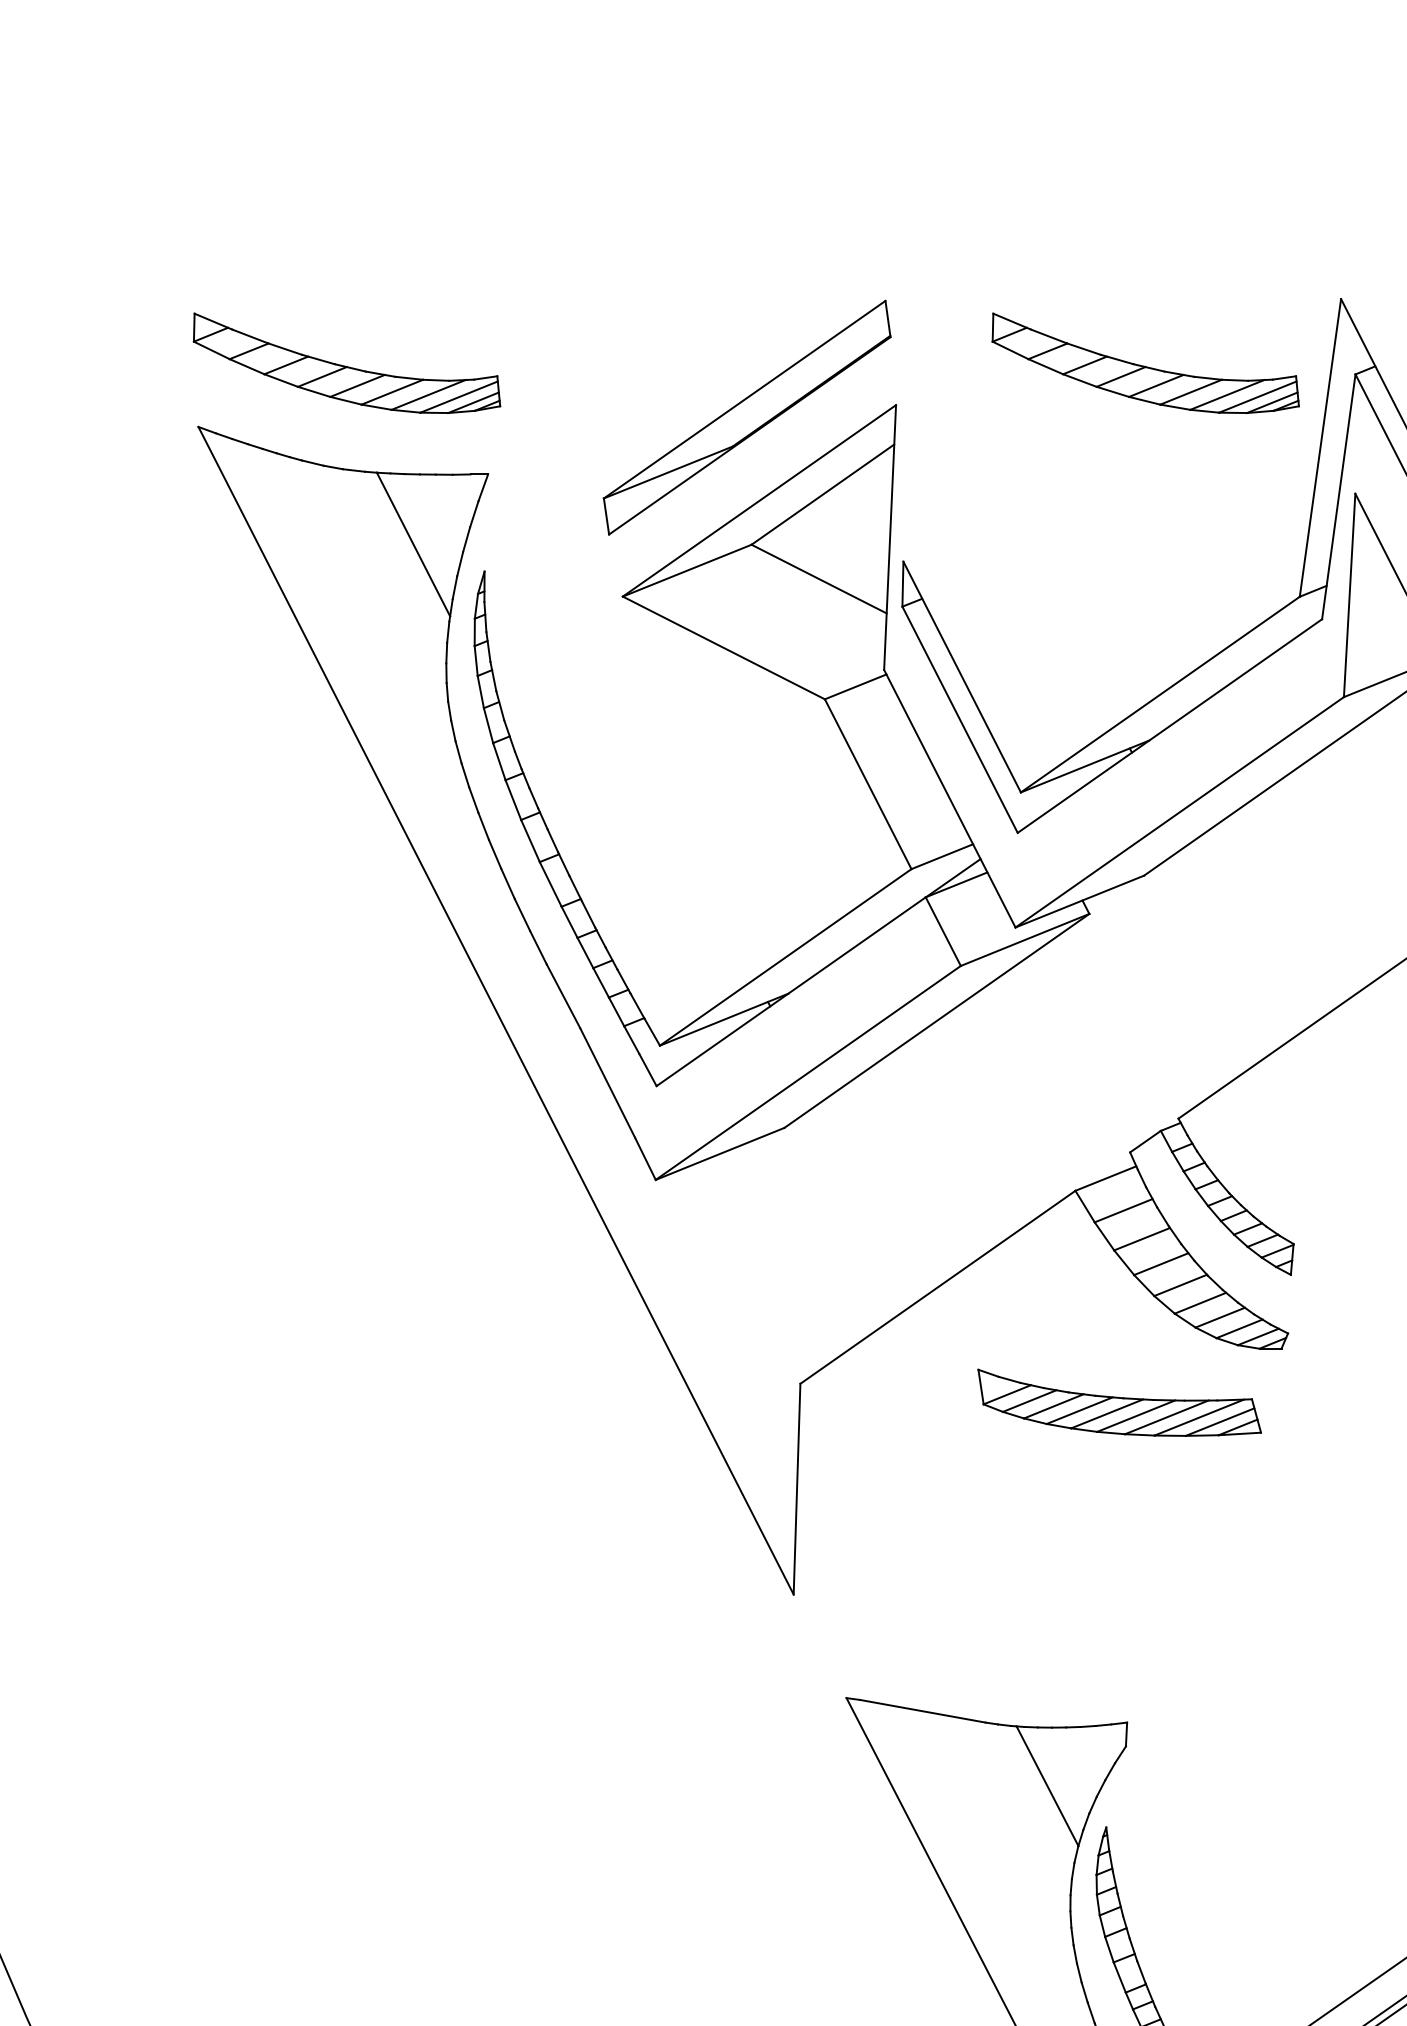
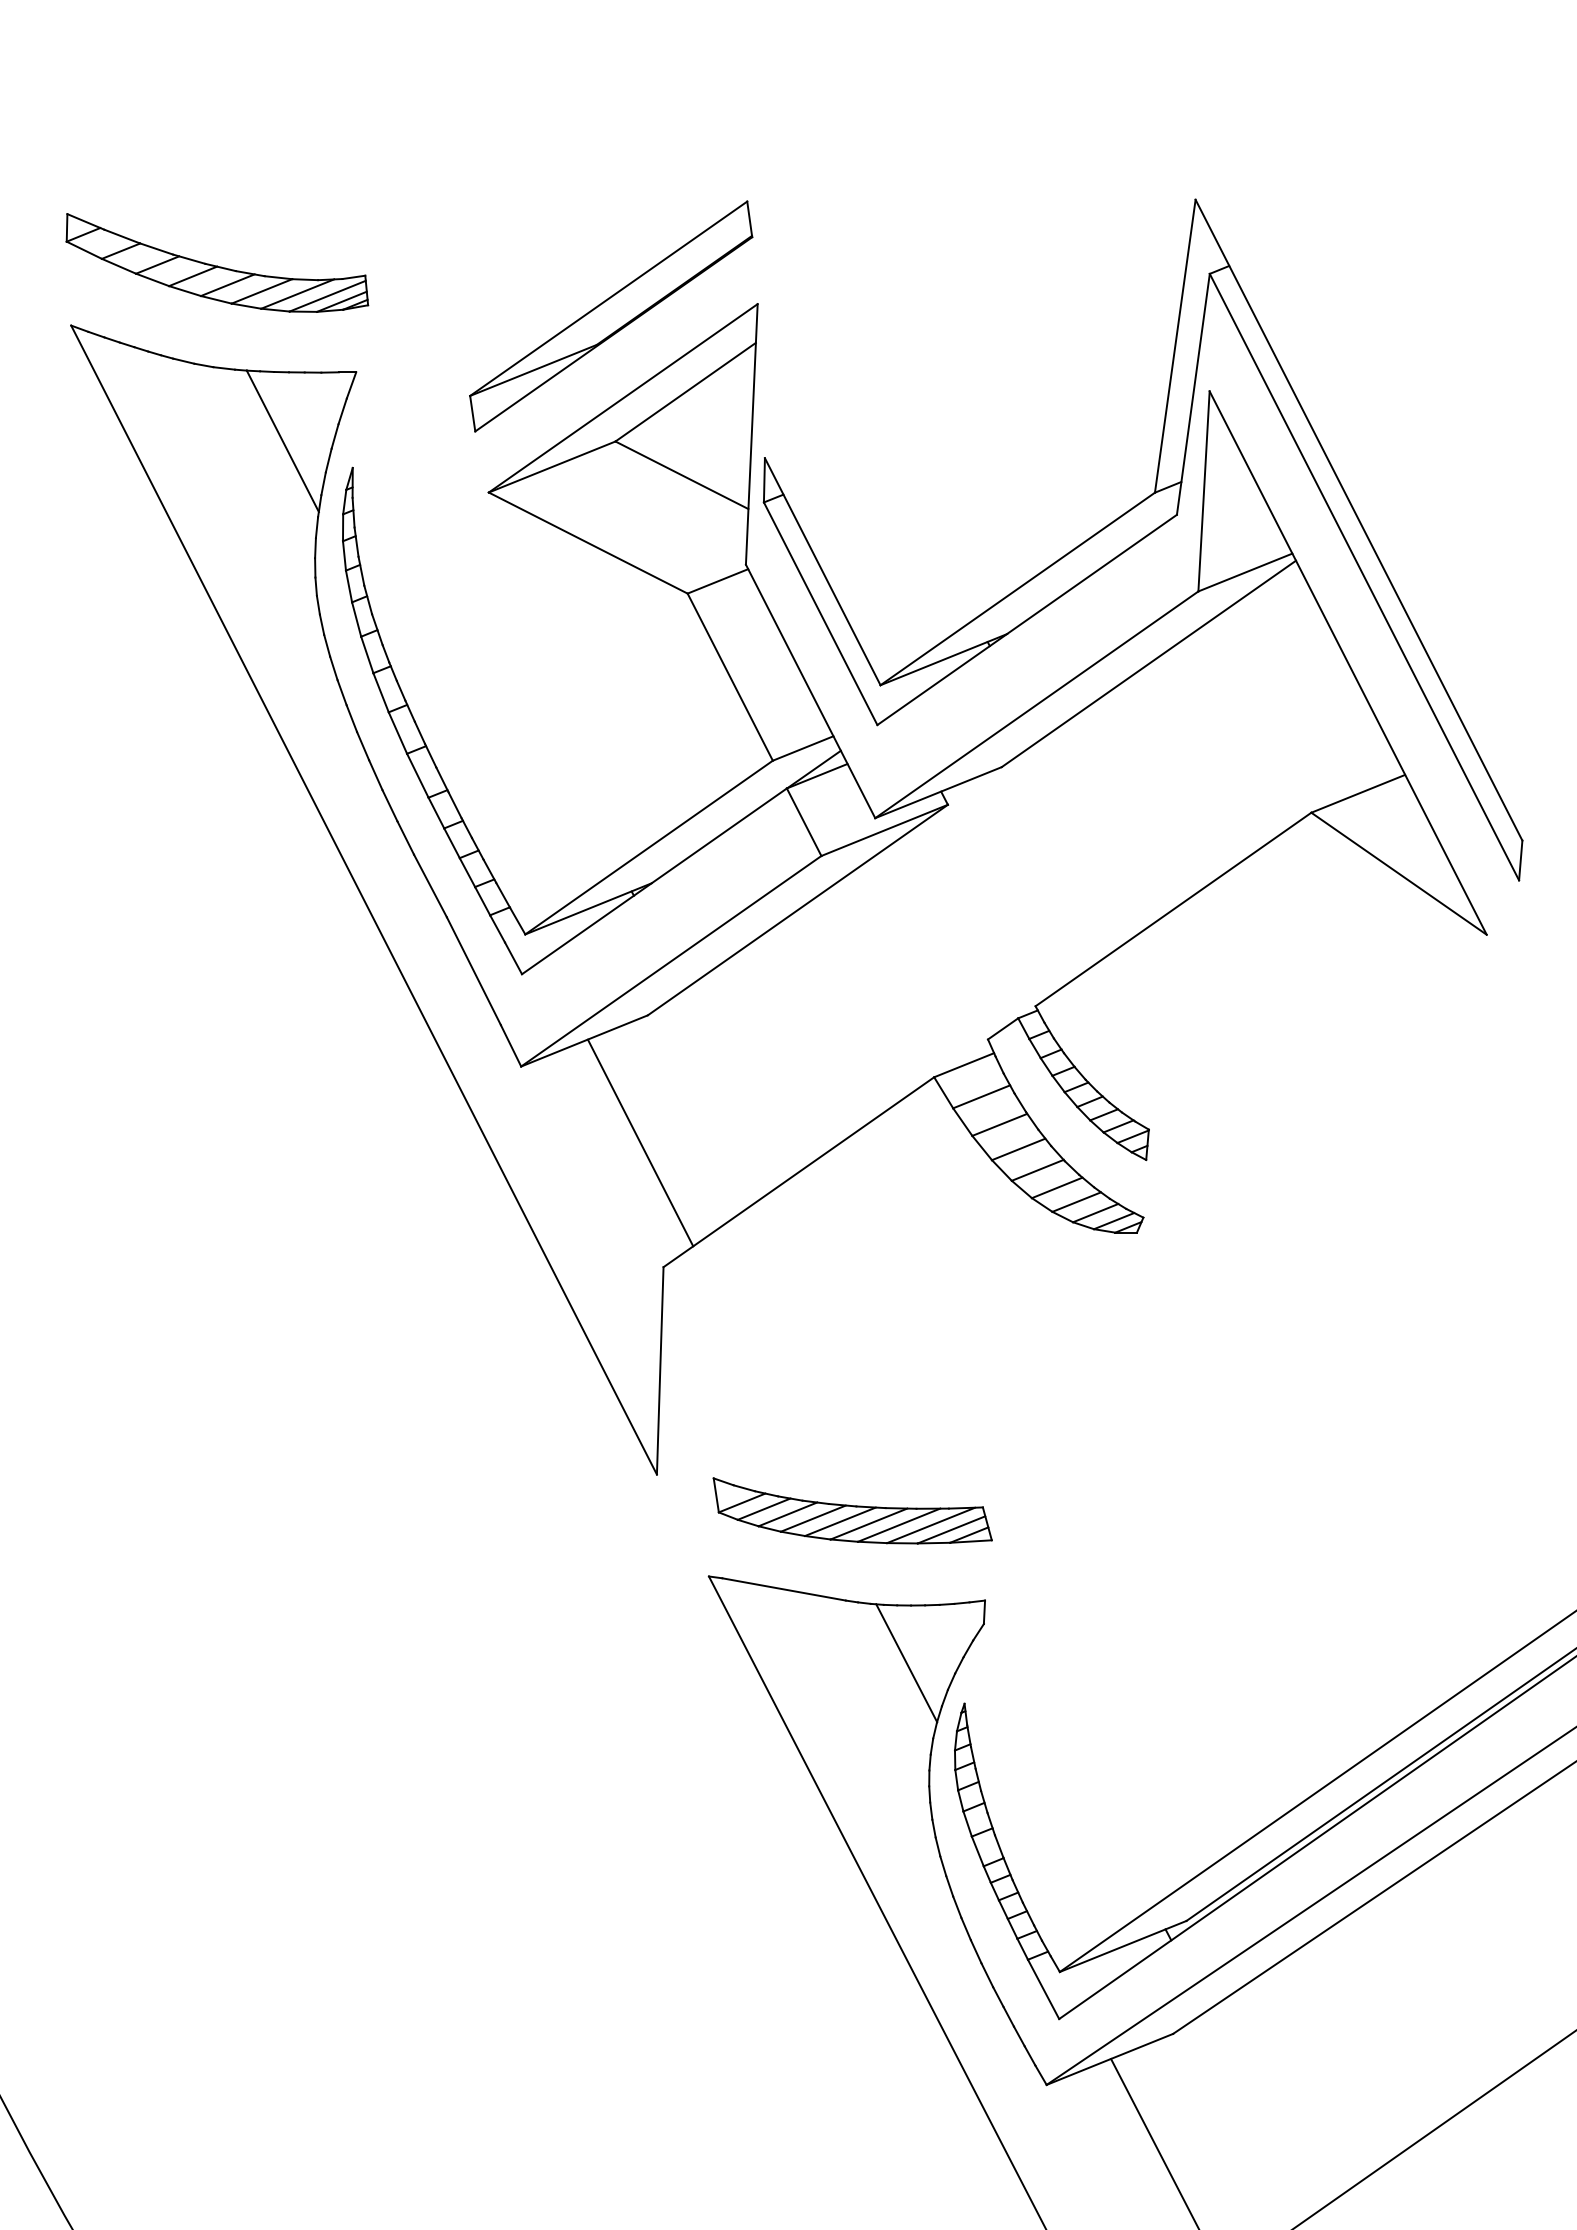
part: (1145, 362) -> (1003, 262), removed
line: (776, 1257) -> (640, 1142), added
part: (1119, 1402) -> (852, 1510), moved

